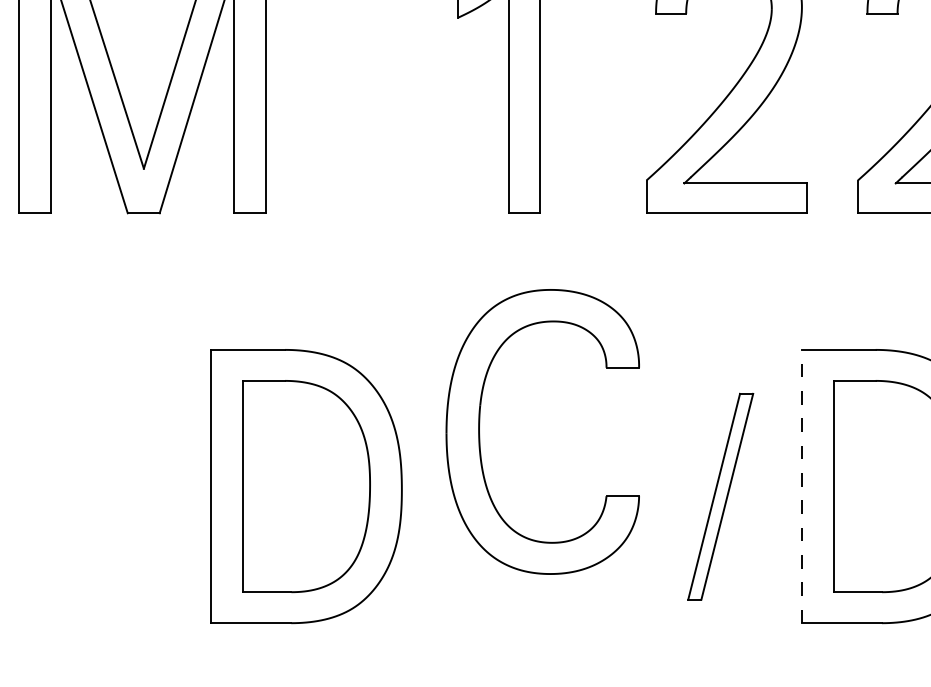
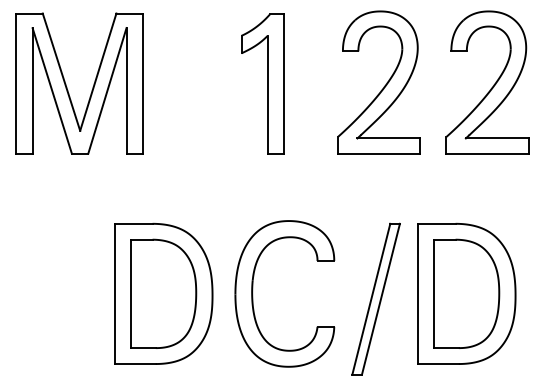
part: (481, 433) -> (253, 294), moved
line: (801, 485) -> (417, 293), dashed -> solid
part: (719, 495) -> (375, 298), size x1.43

